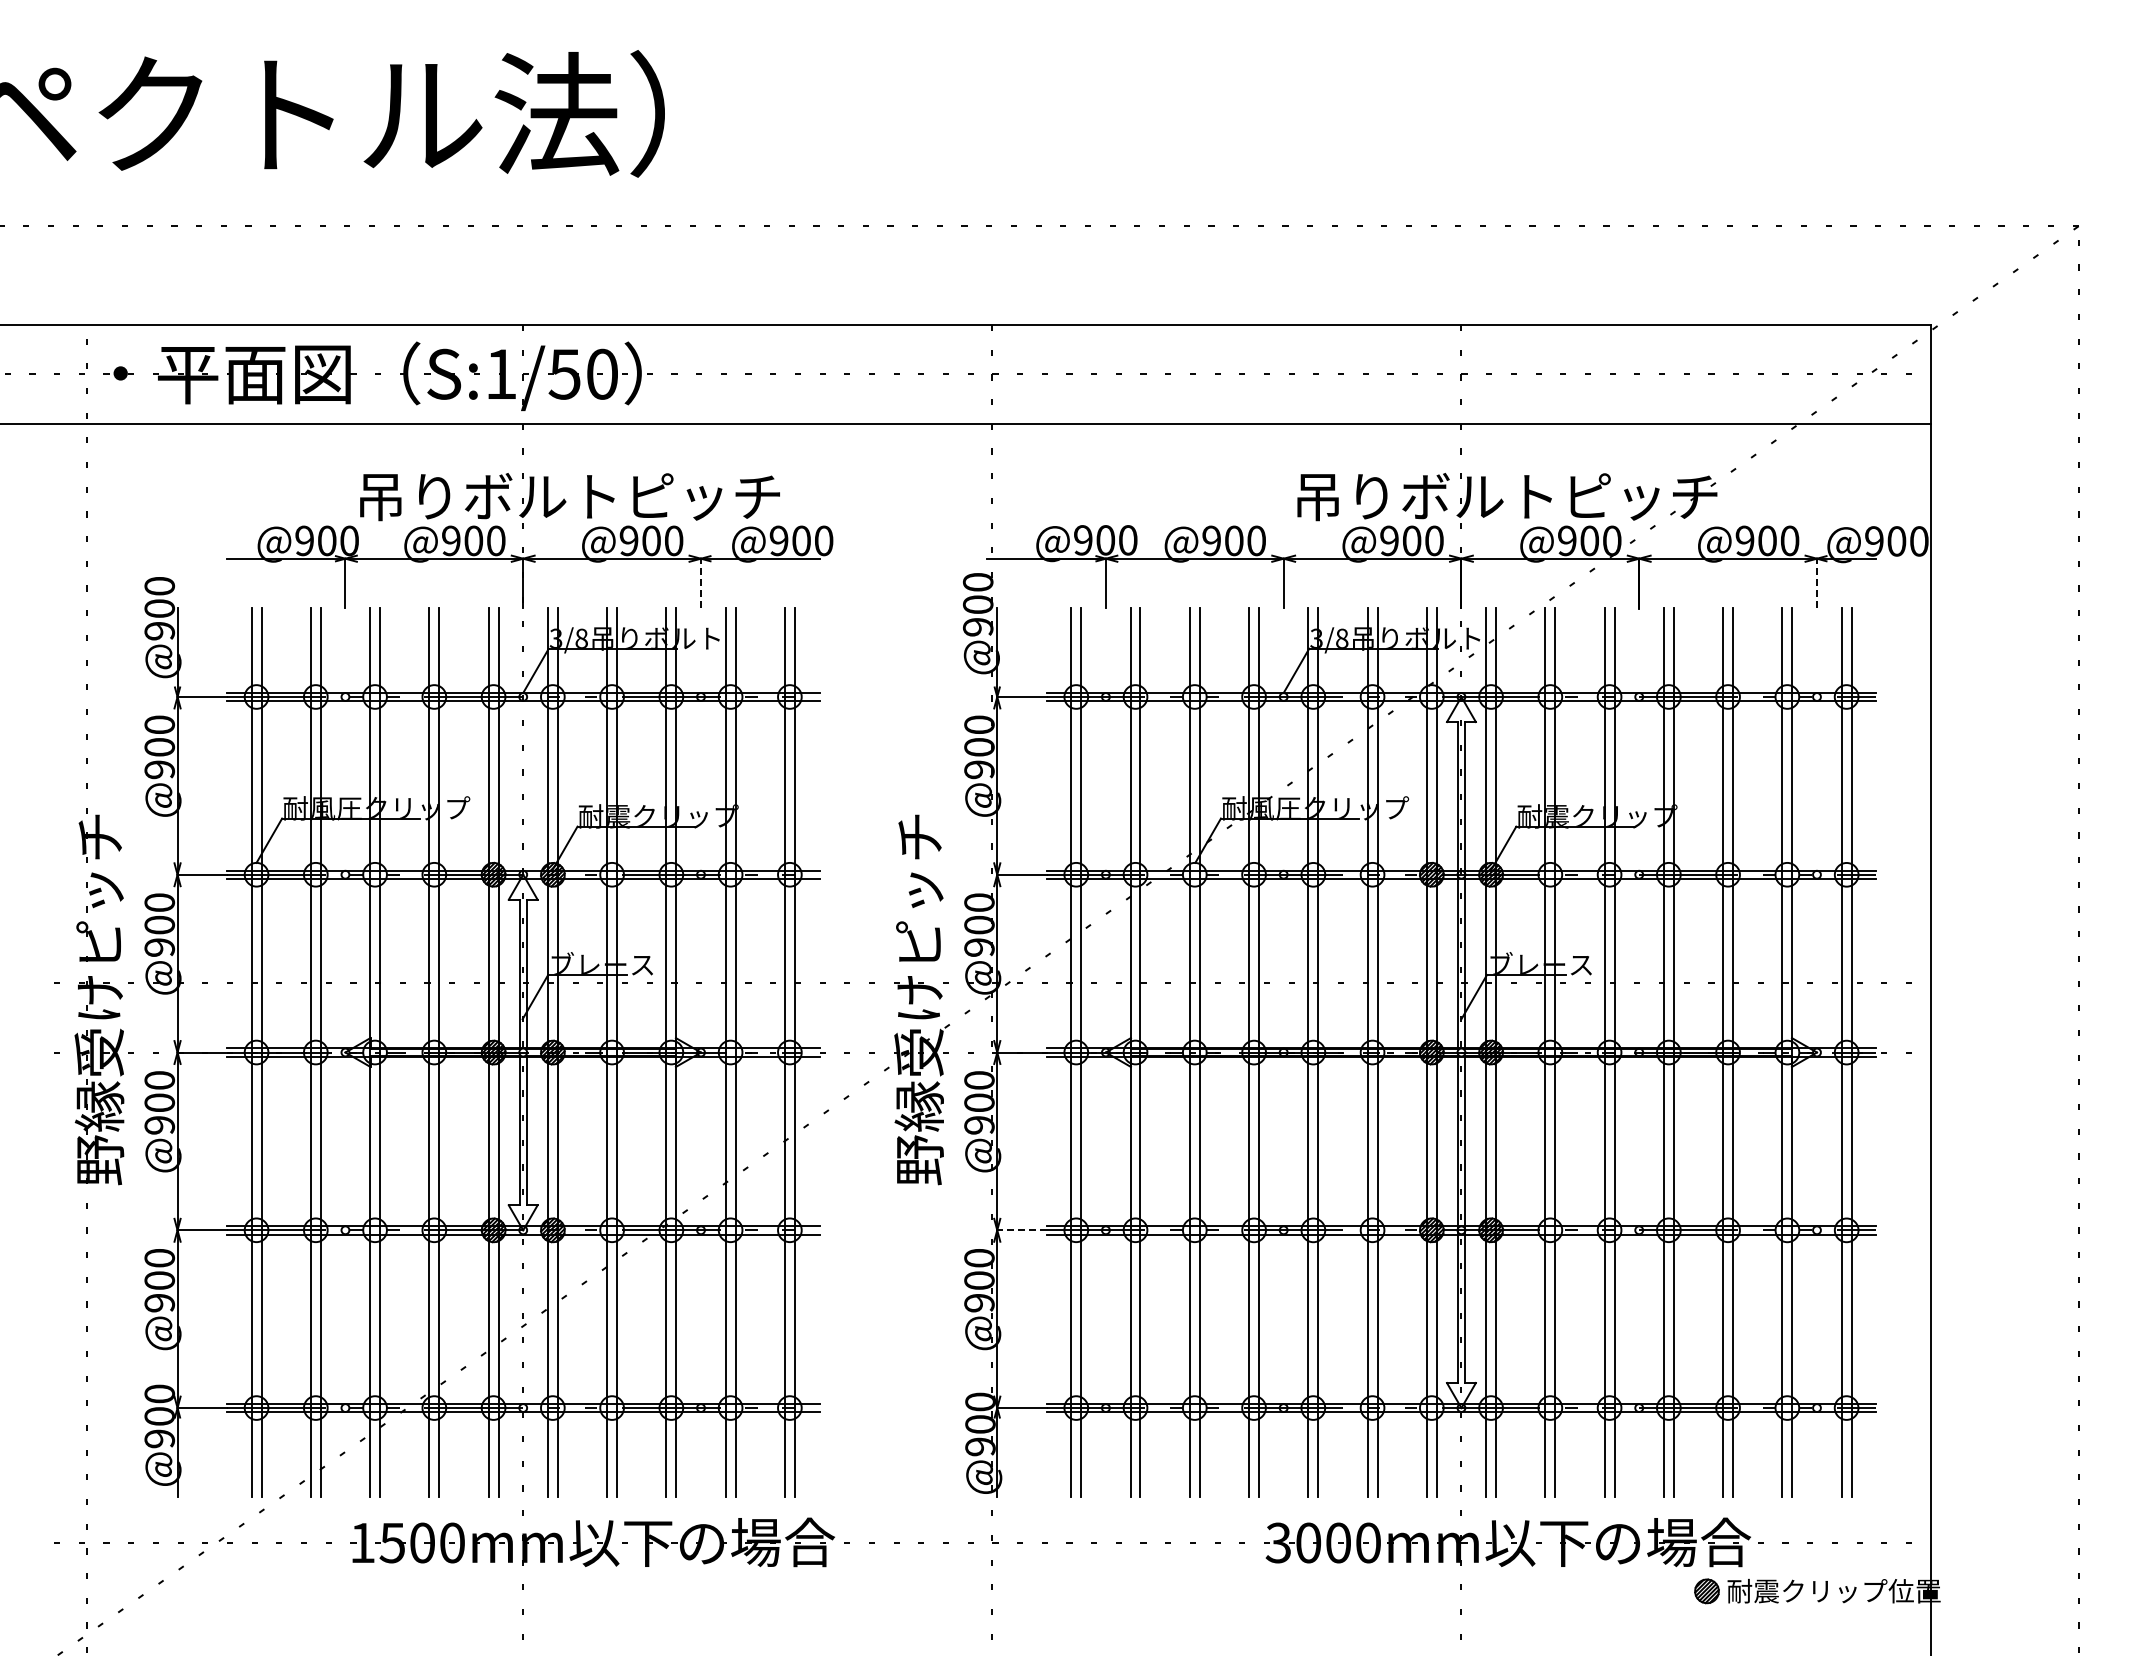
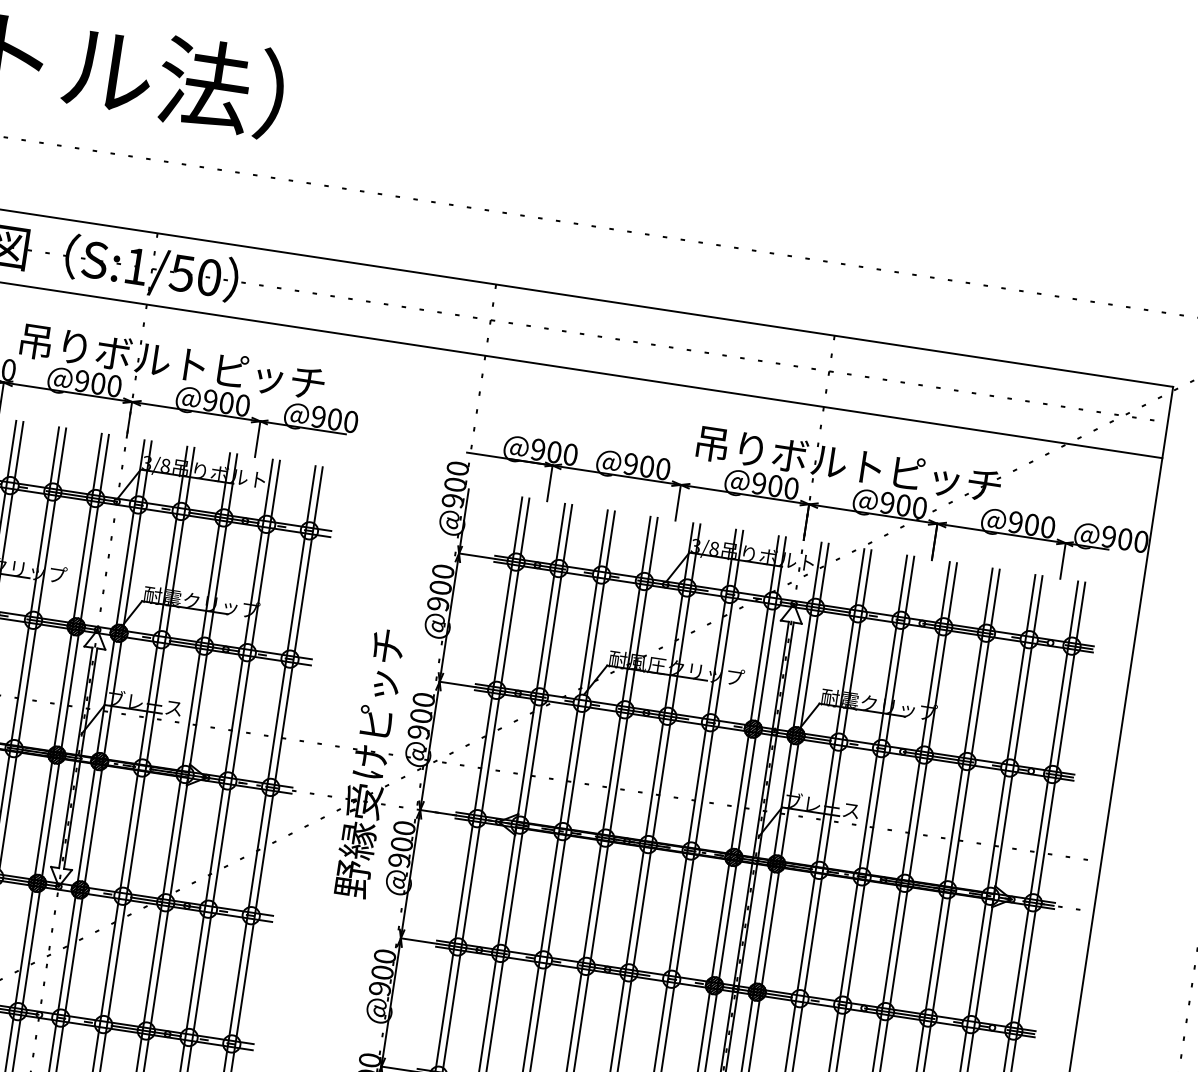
line: (700, 583) -> (257, 439), dashed -> solid
line: (1816, 583) -> (1062, 560), dashed -> solid
line: (1021, 1230) -> (418, 941), dashed -> solid

